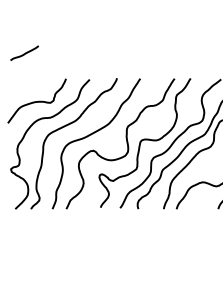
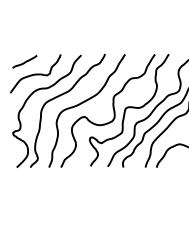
line: (25, 52) -> (25, 61), moved

